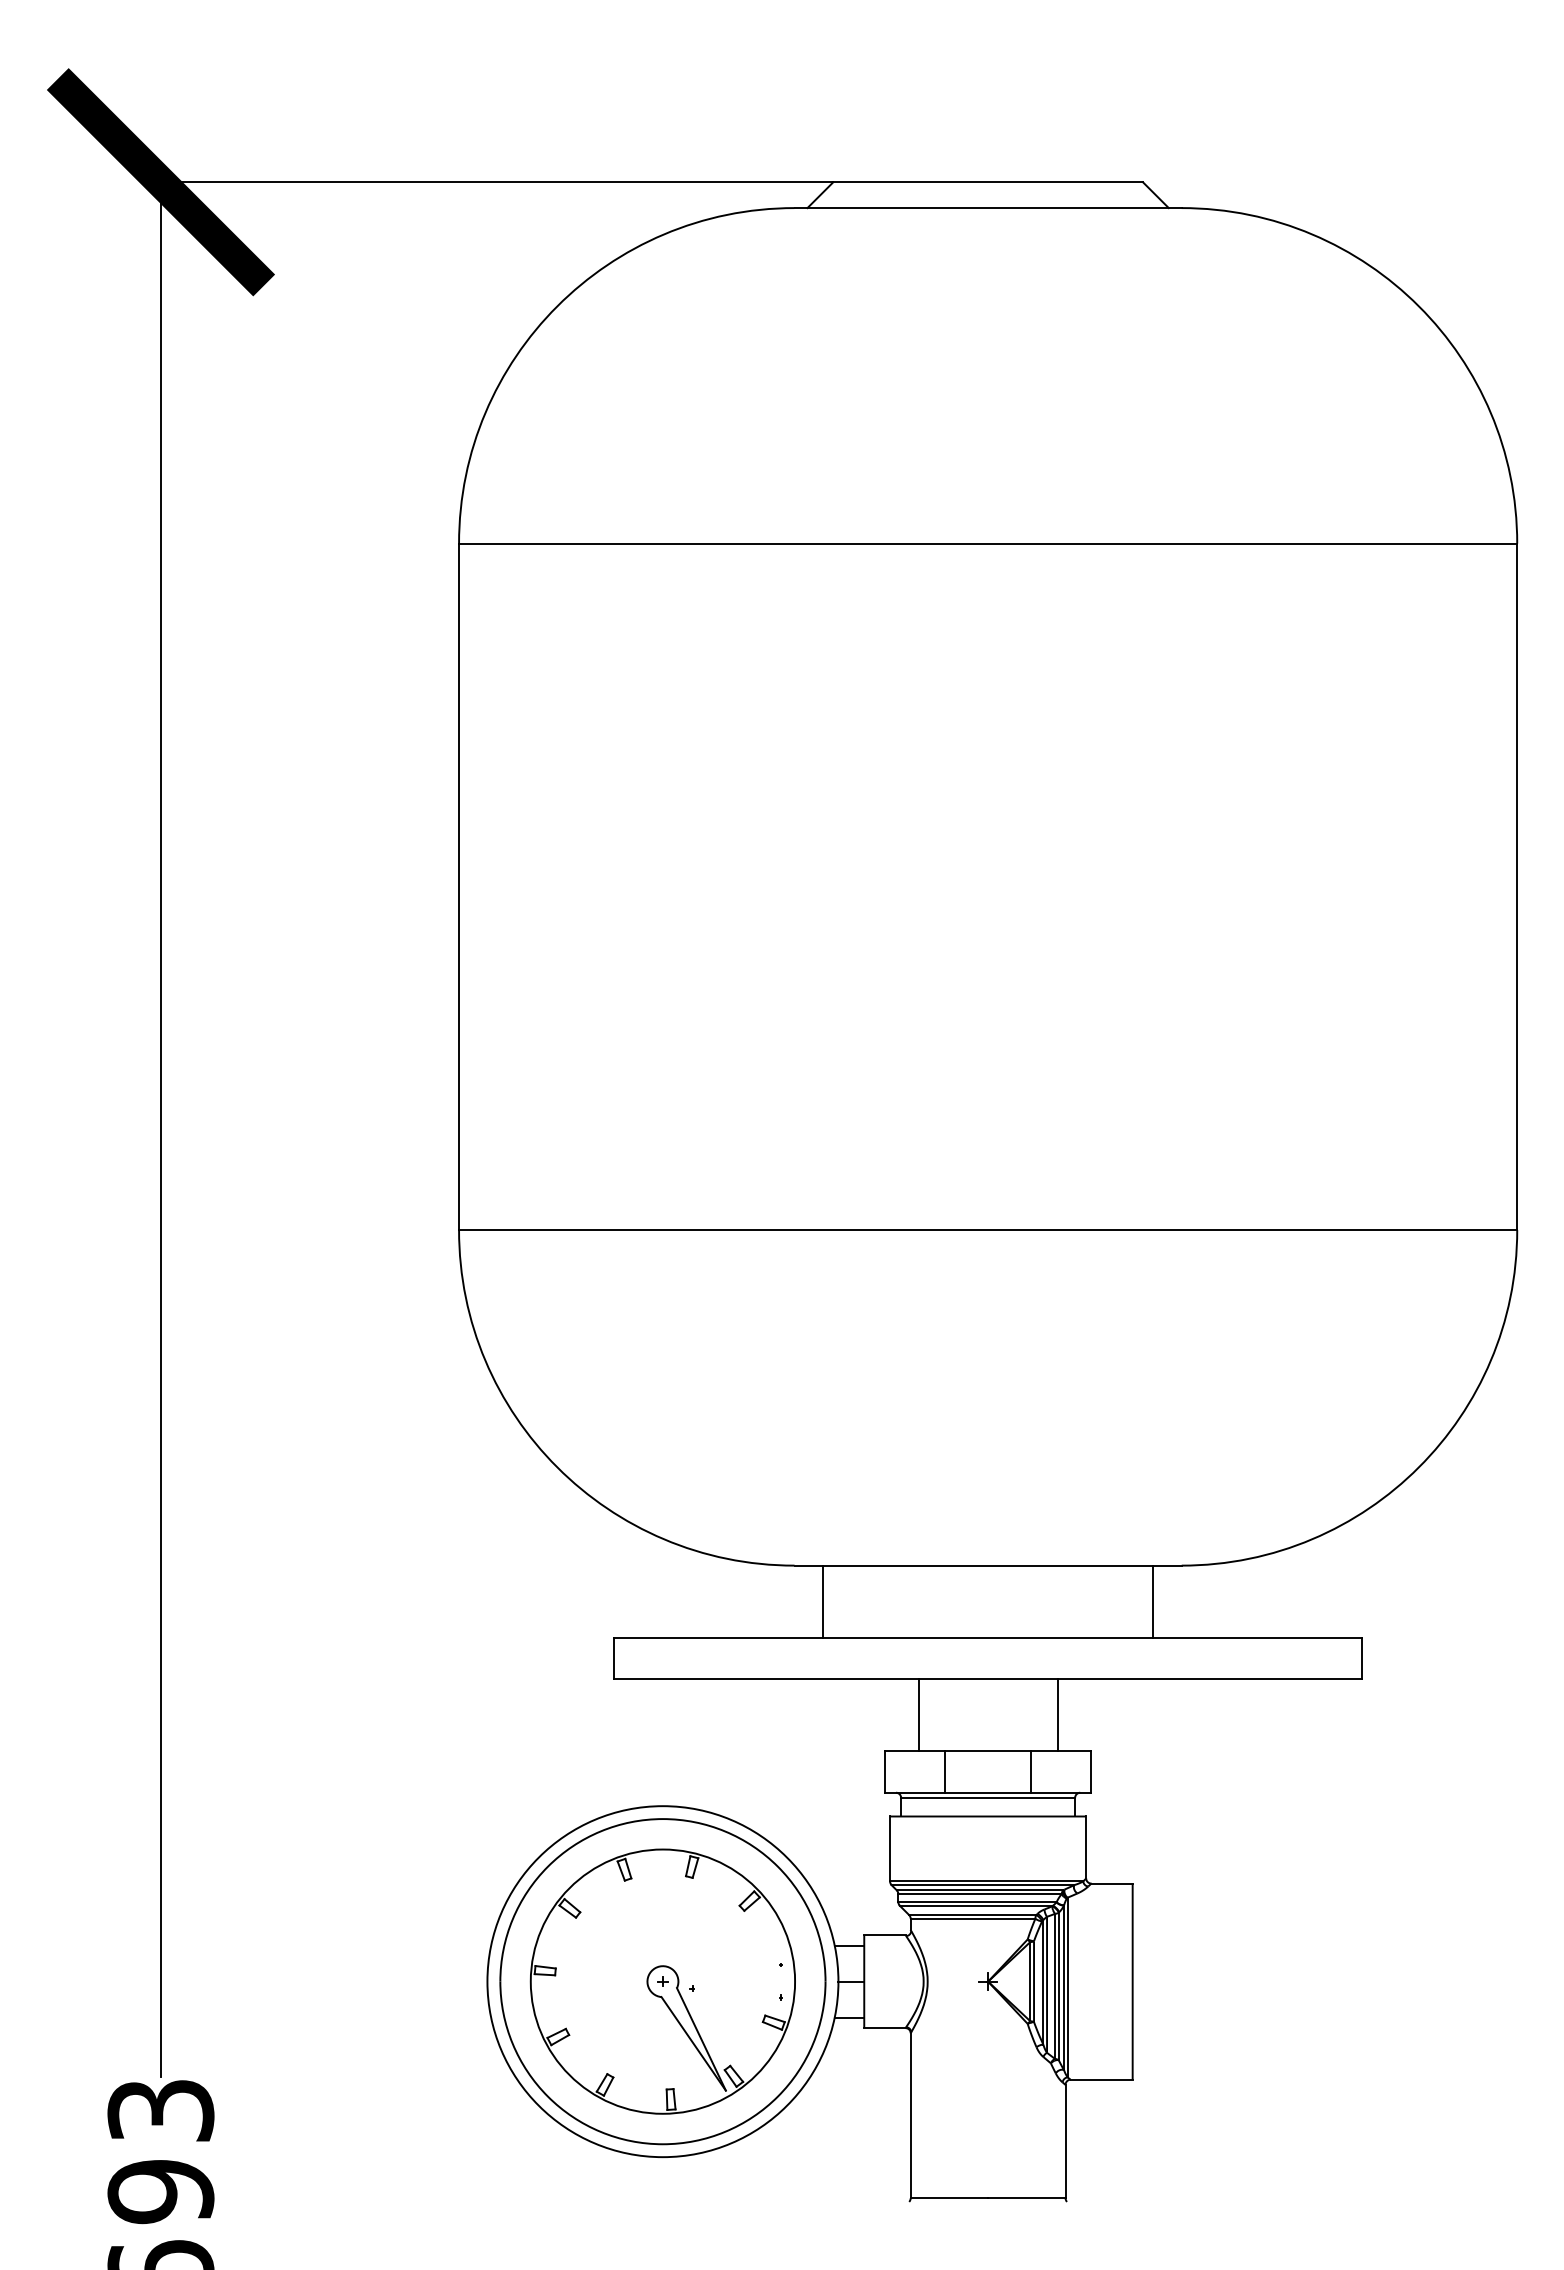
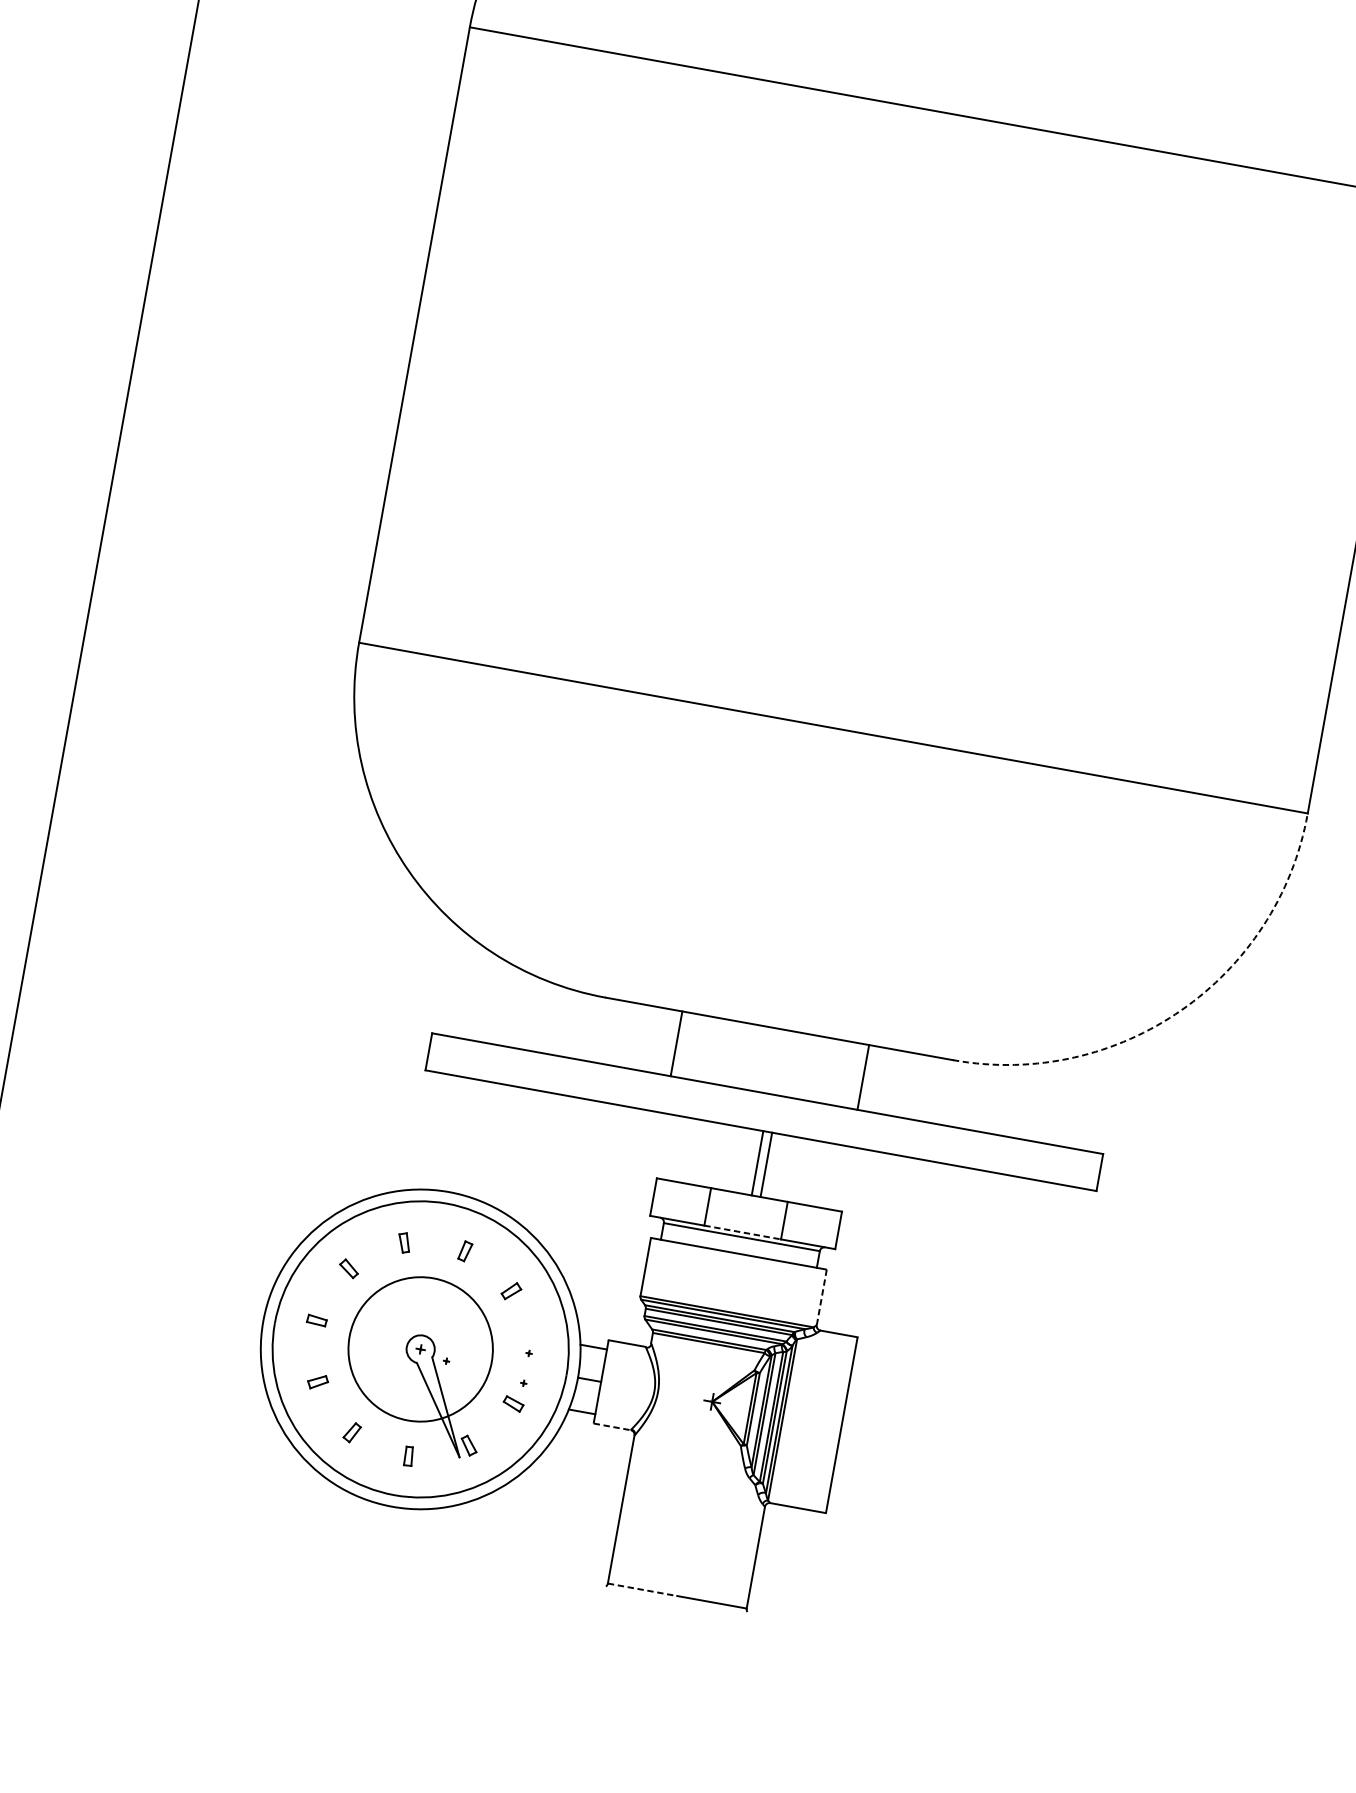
arc: (1418, 1467) -> (1180, 1010), solid -> dashed
line: (822, 1601) -> (676, 1043), moved
line: (1153, 1601) -> (863, 1077), moved
line: (918, 1714) -> (757, 1162), moved
line: (1057, 1714) -> (766, 1164), moved
line: (988, 1792) -> (743, 1232), solid -> dashed
line: (1086, 1847) -> (822, 1297), solid -> dashed
circle: (662, 1981) -> (420, 1349), size x0.6
line: (884, 2028) -> (611, 1427), solid -> dashed
line: (949, 2198) -> (642, 1590), solid -> dashed

